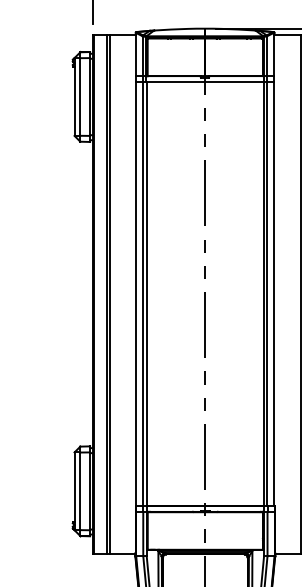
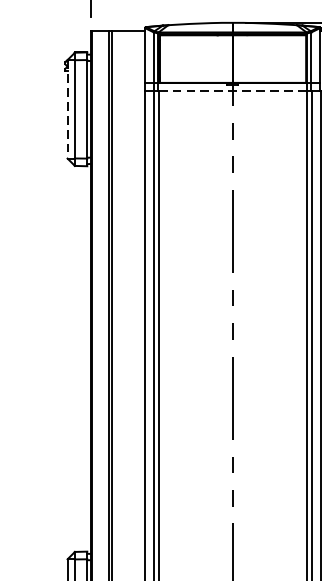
line: (205, 82) -> (233, 90), solid -> dashed
line: (74, 97) -> (67, 109), solid -> dashed

